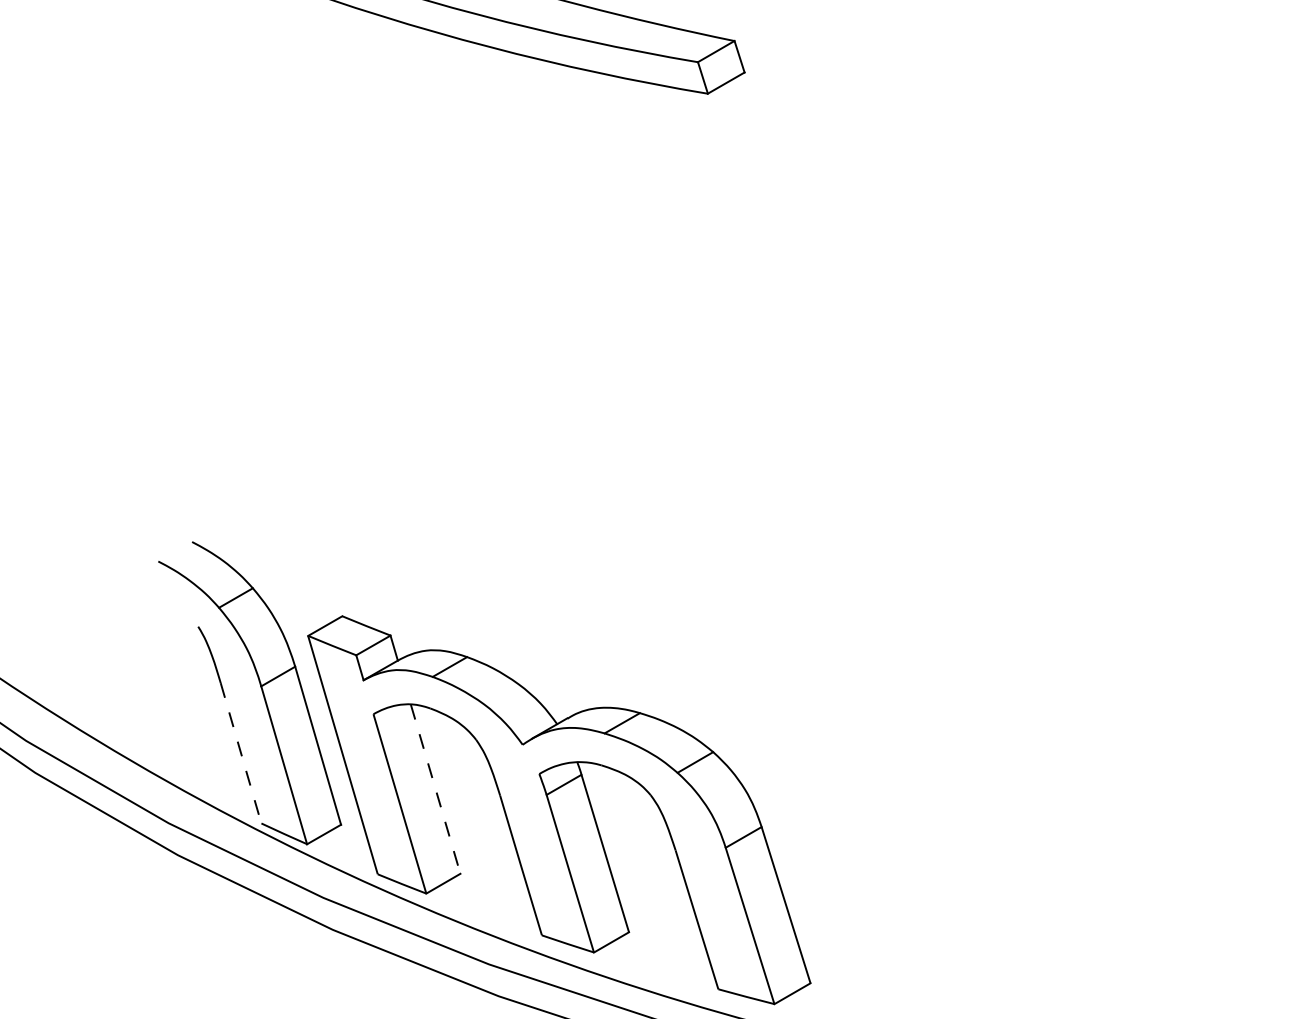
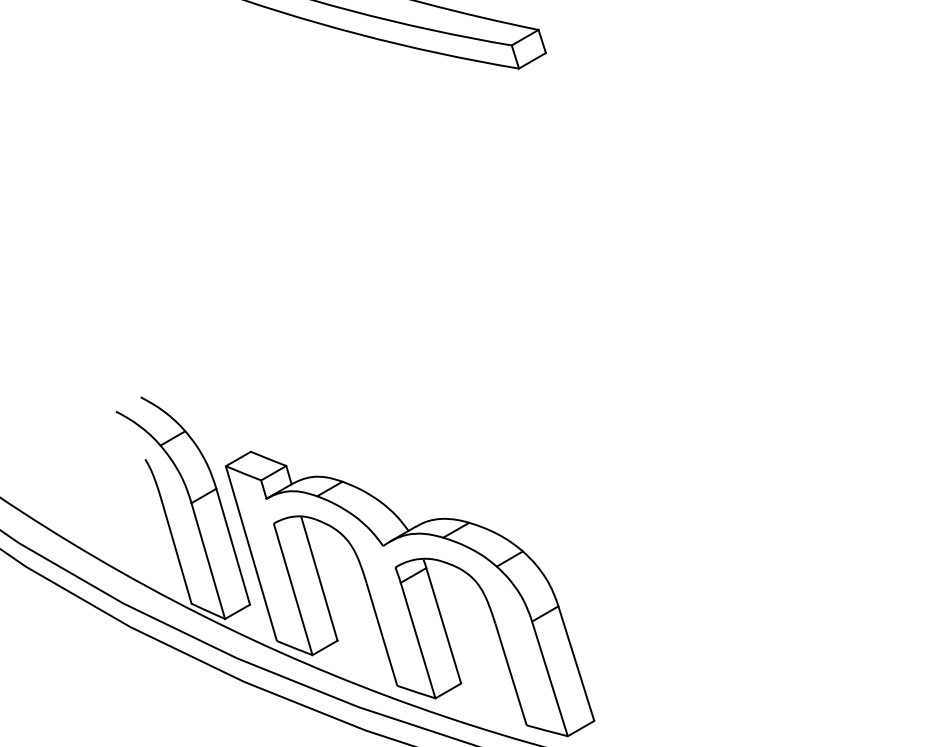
line: (240, 753) -> (176, 552), dashed -> solid
line: (435, 789) -> (319, 578), dashed -> solid

